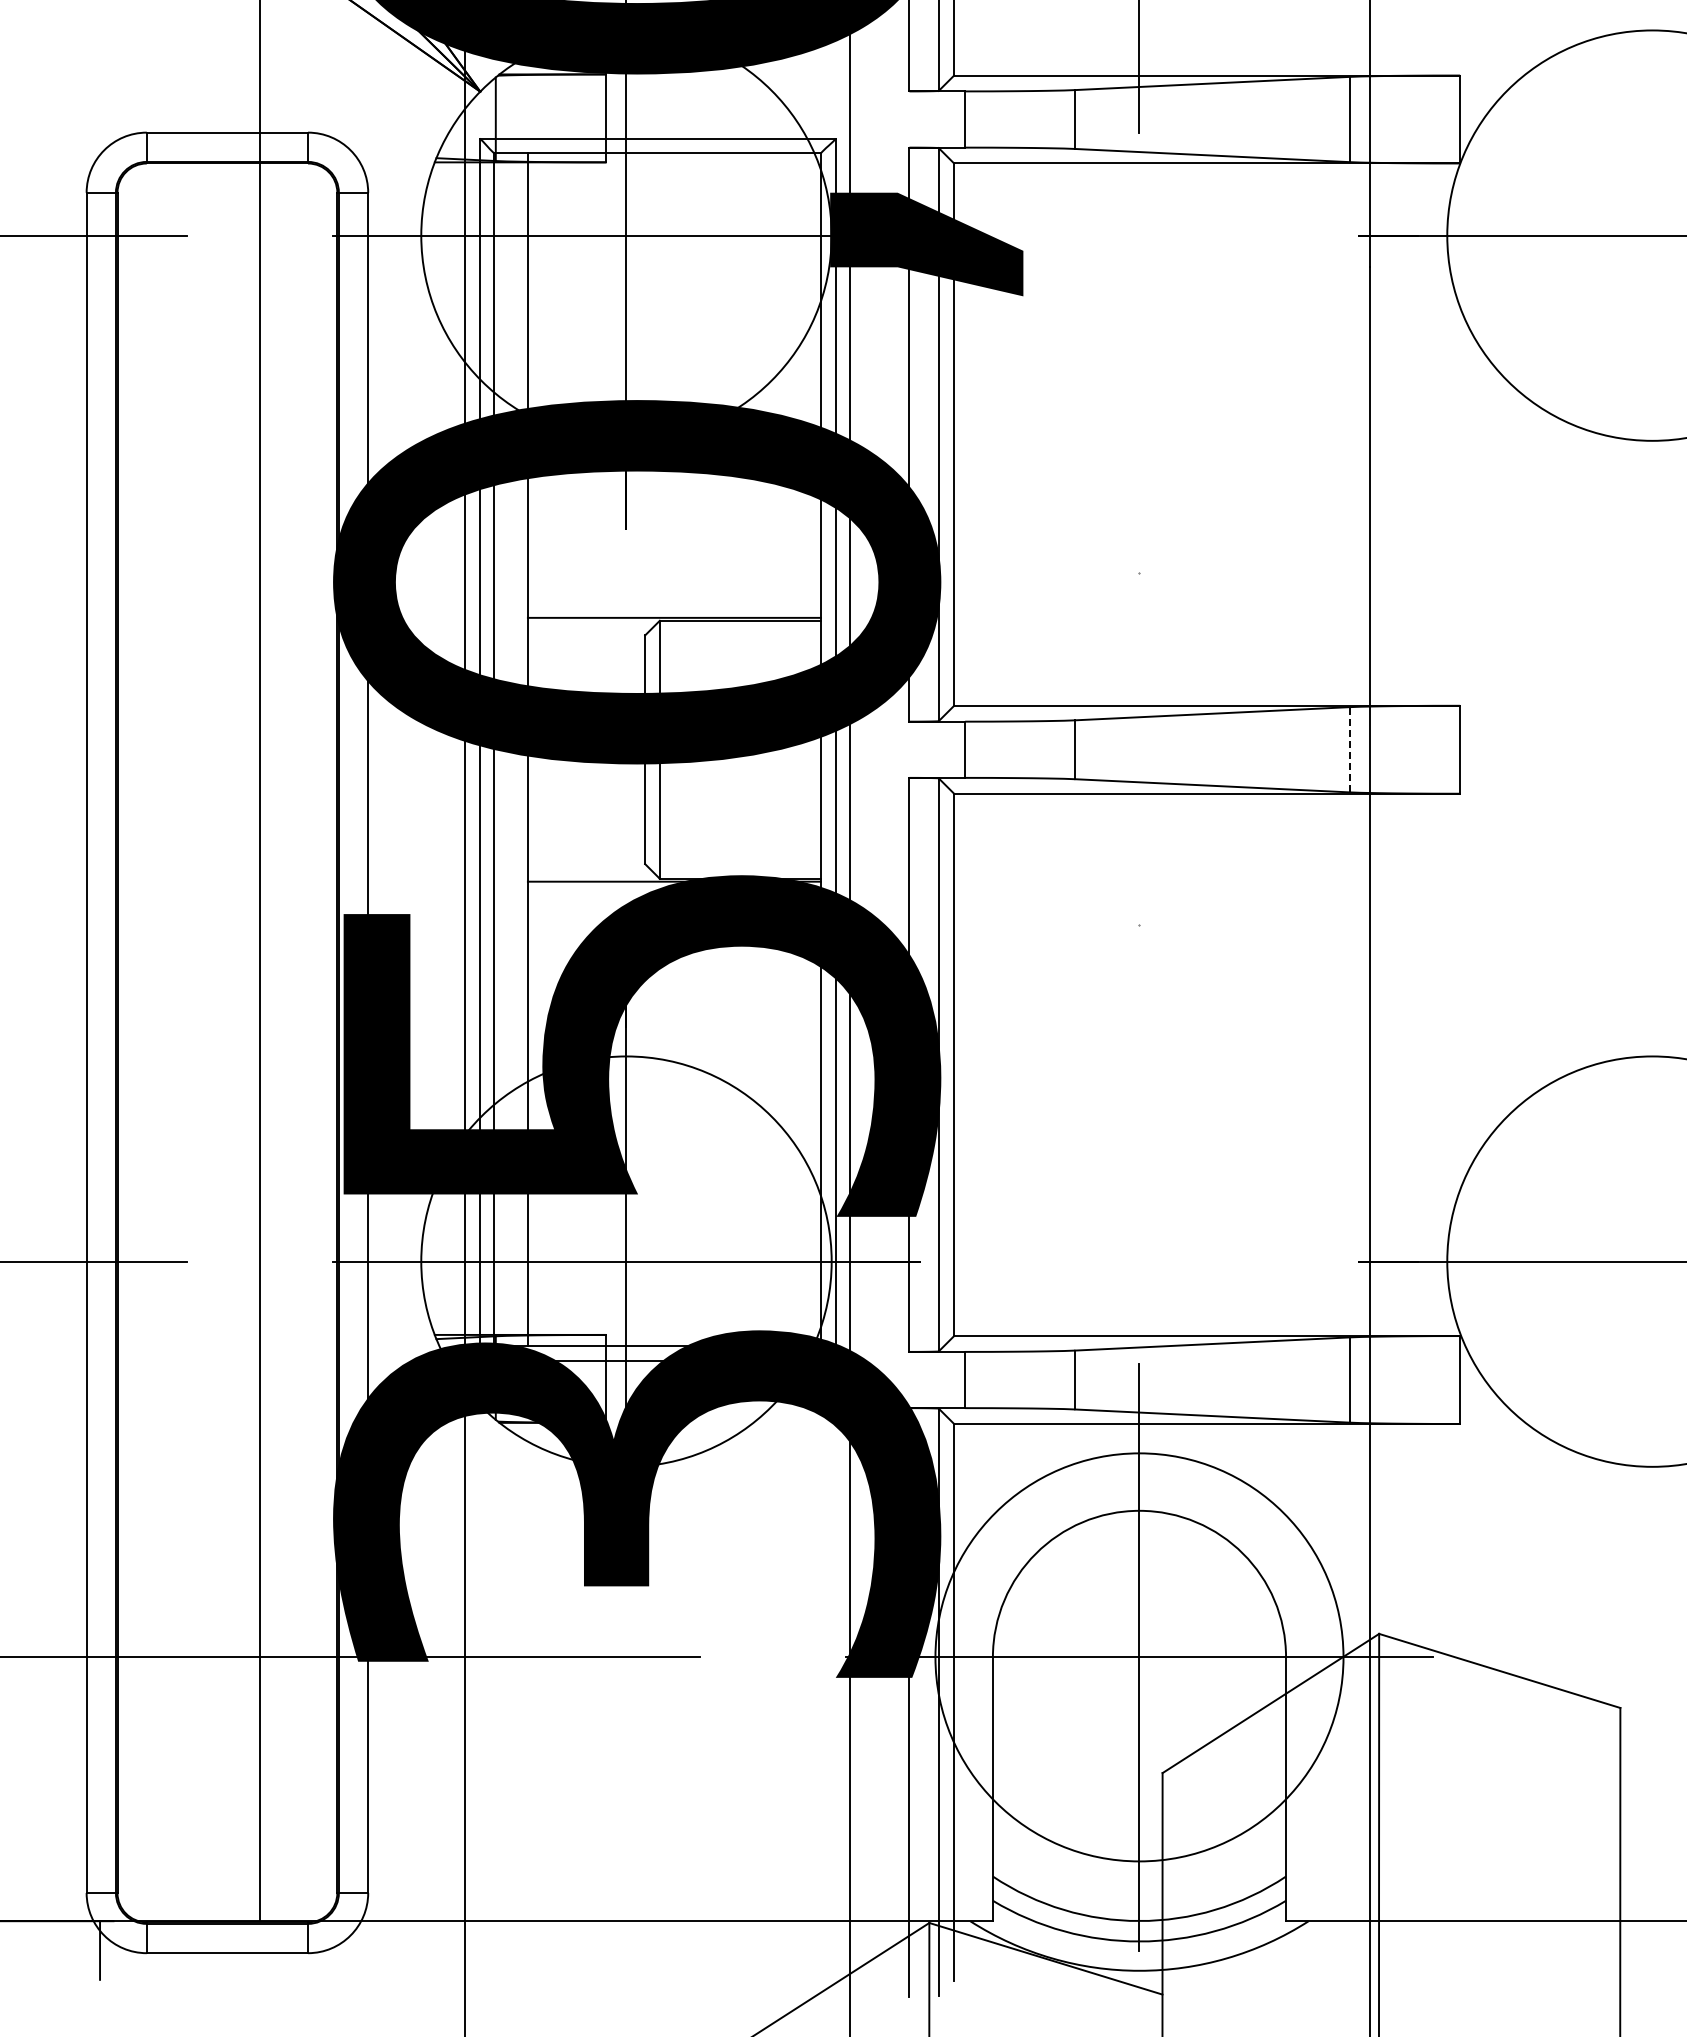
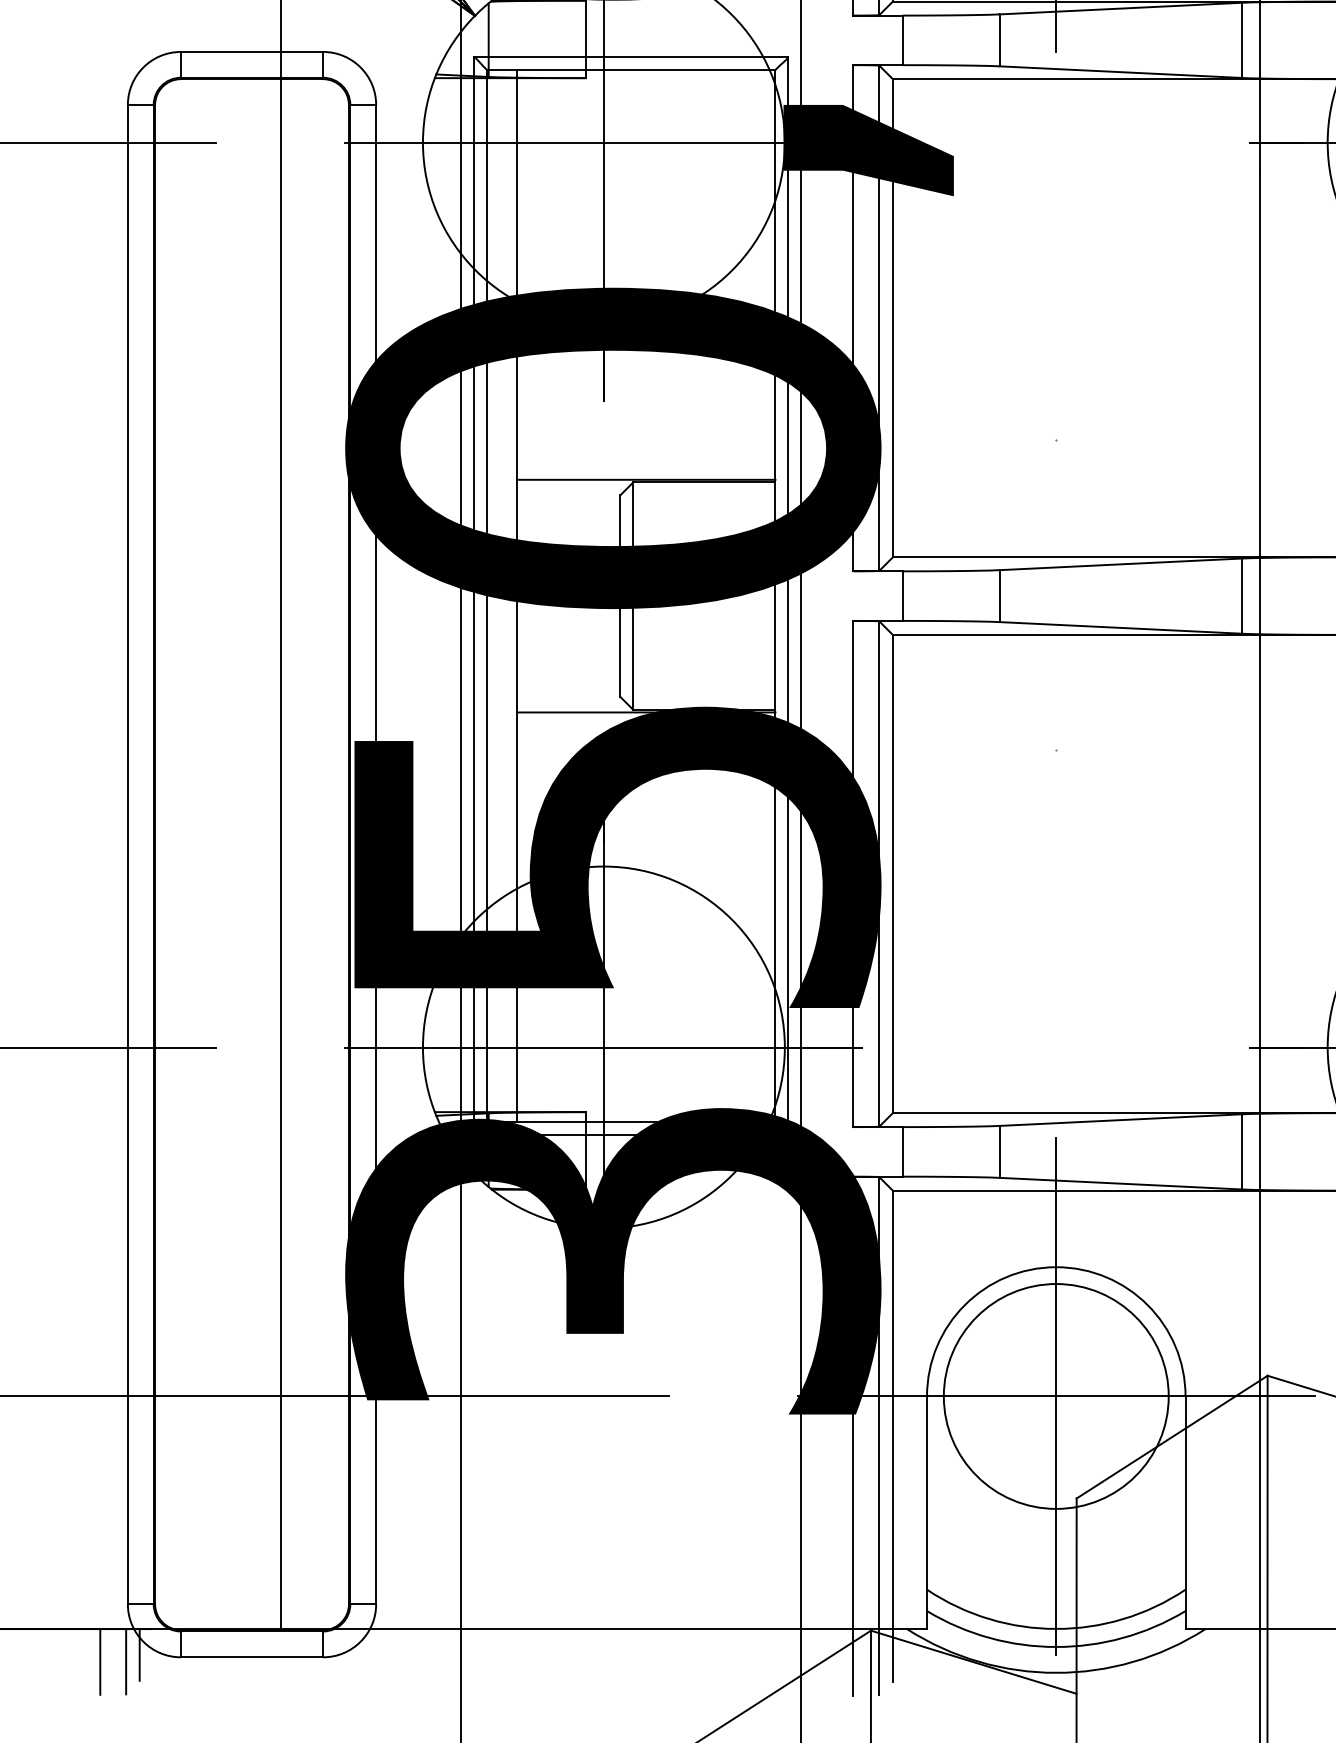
line: (1349, 749) -> (1241, 595), dashed -> solid
circle: (1139, 1656) -> (1056, 1395), size x0.62
line: (55, 1958) -> (100, 1661), added
line: (84, 1958) -> (125, 1661), added

